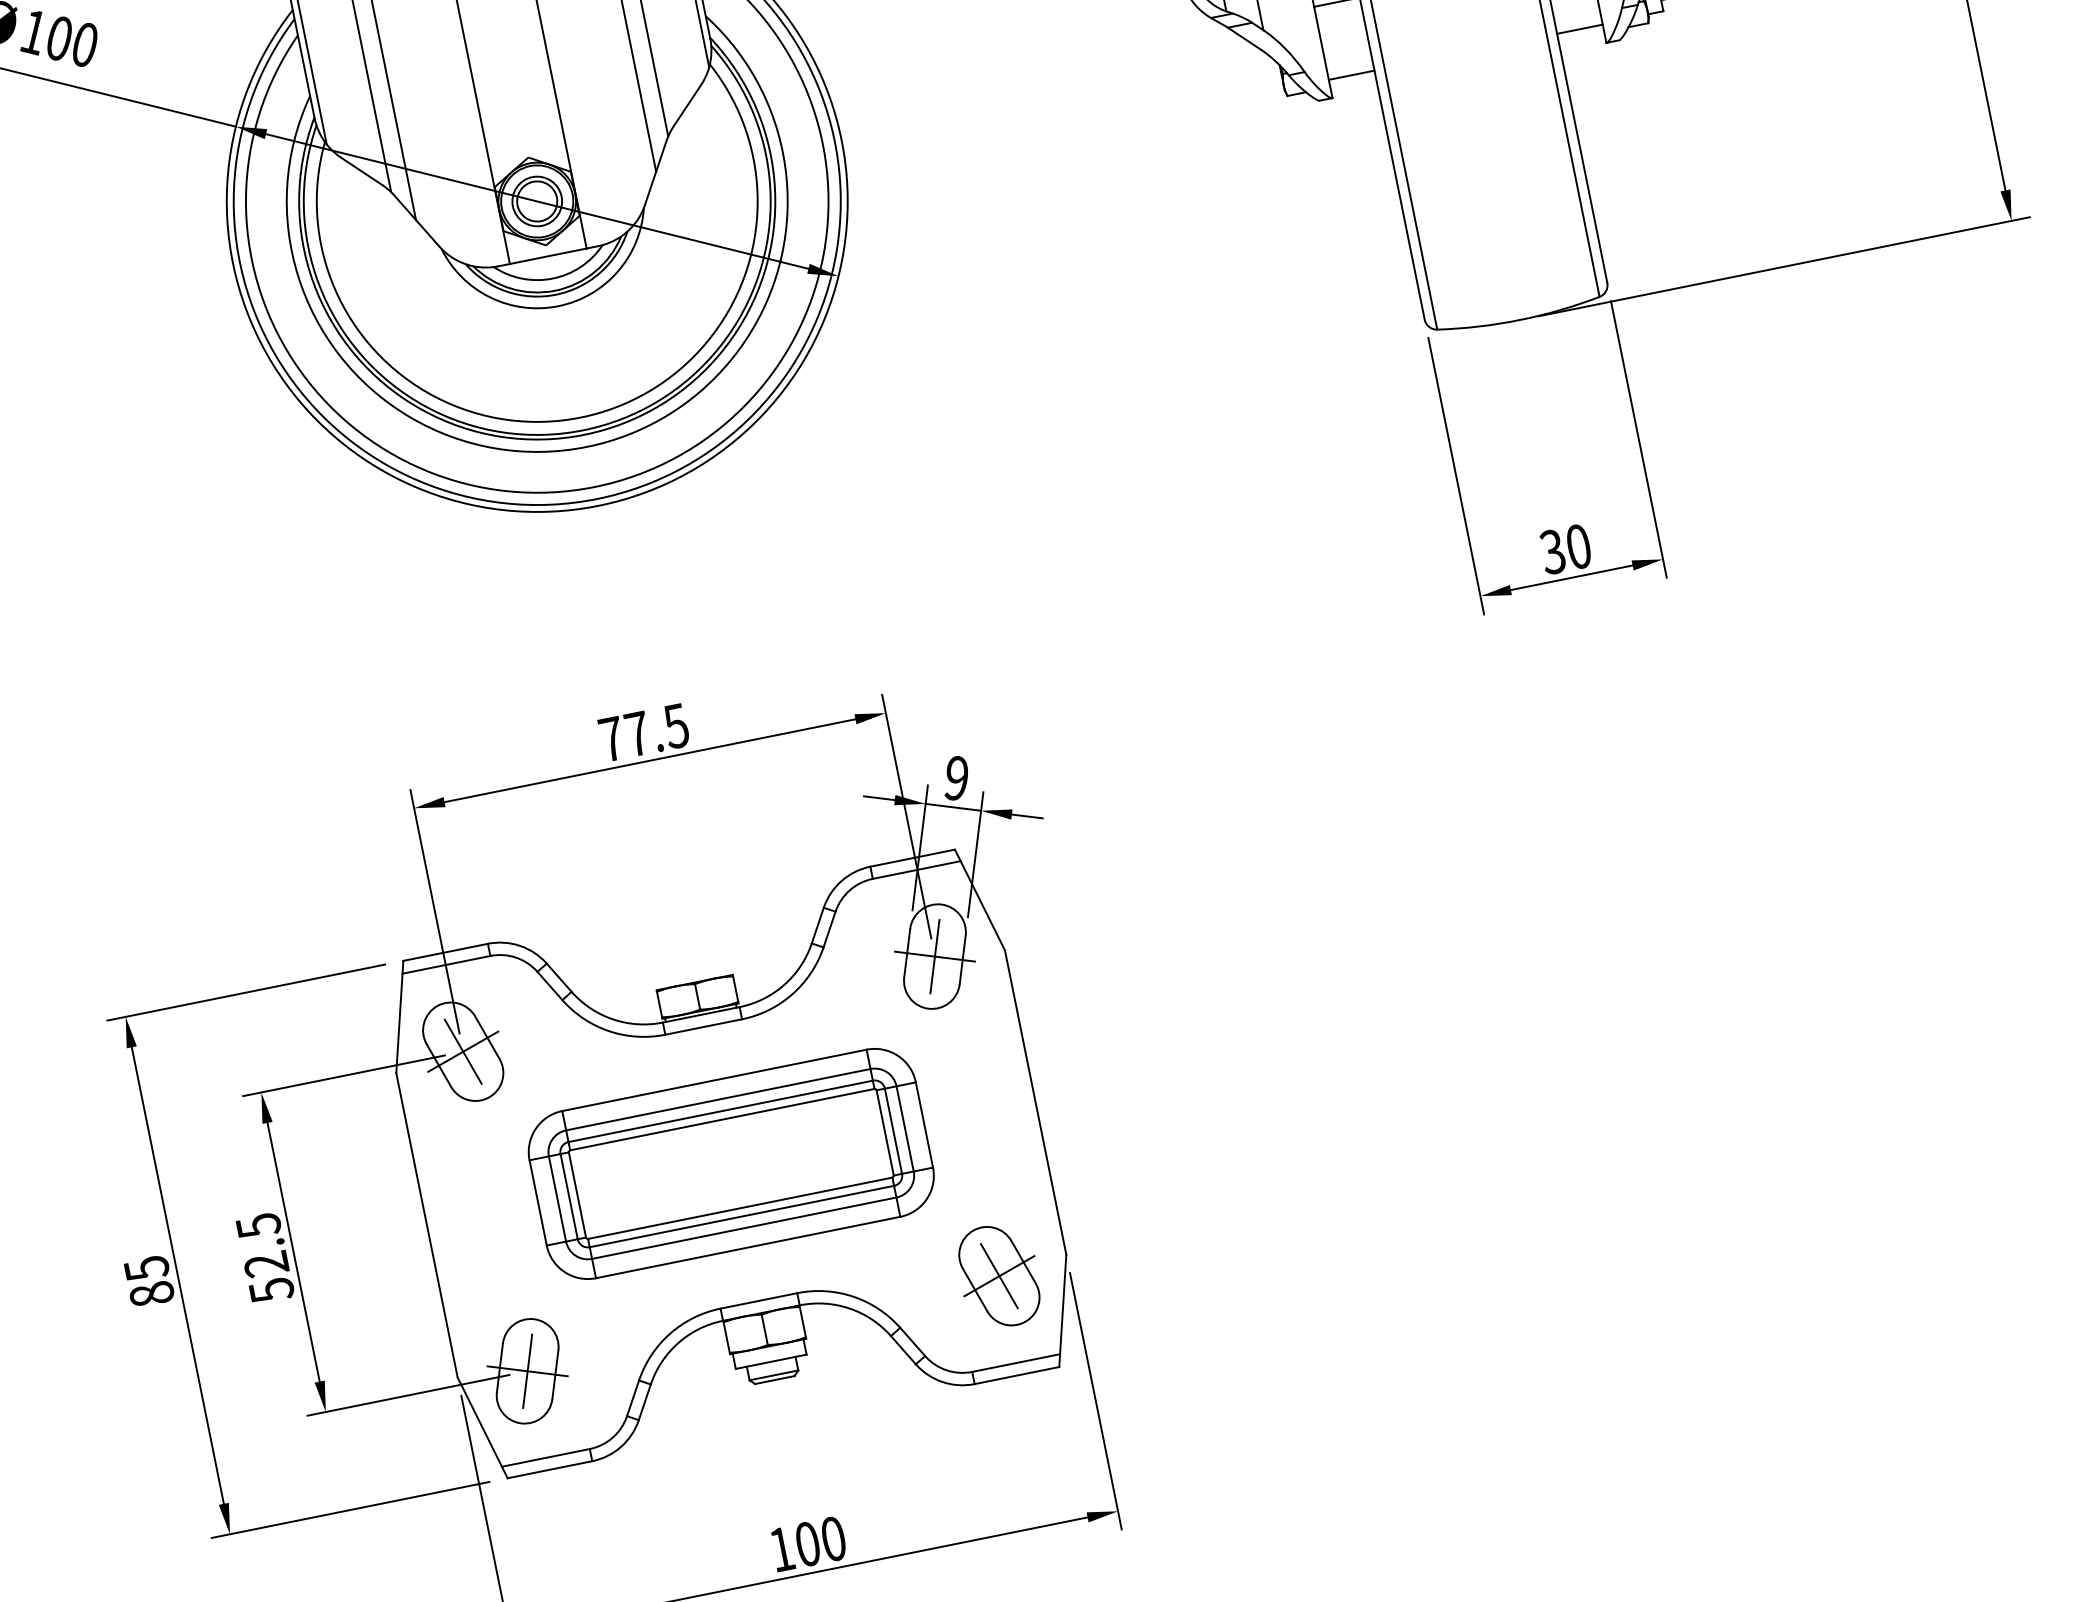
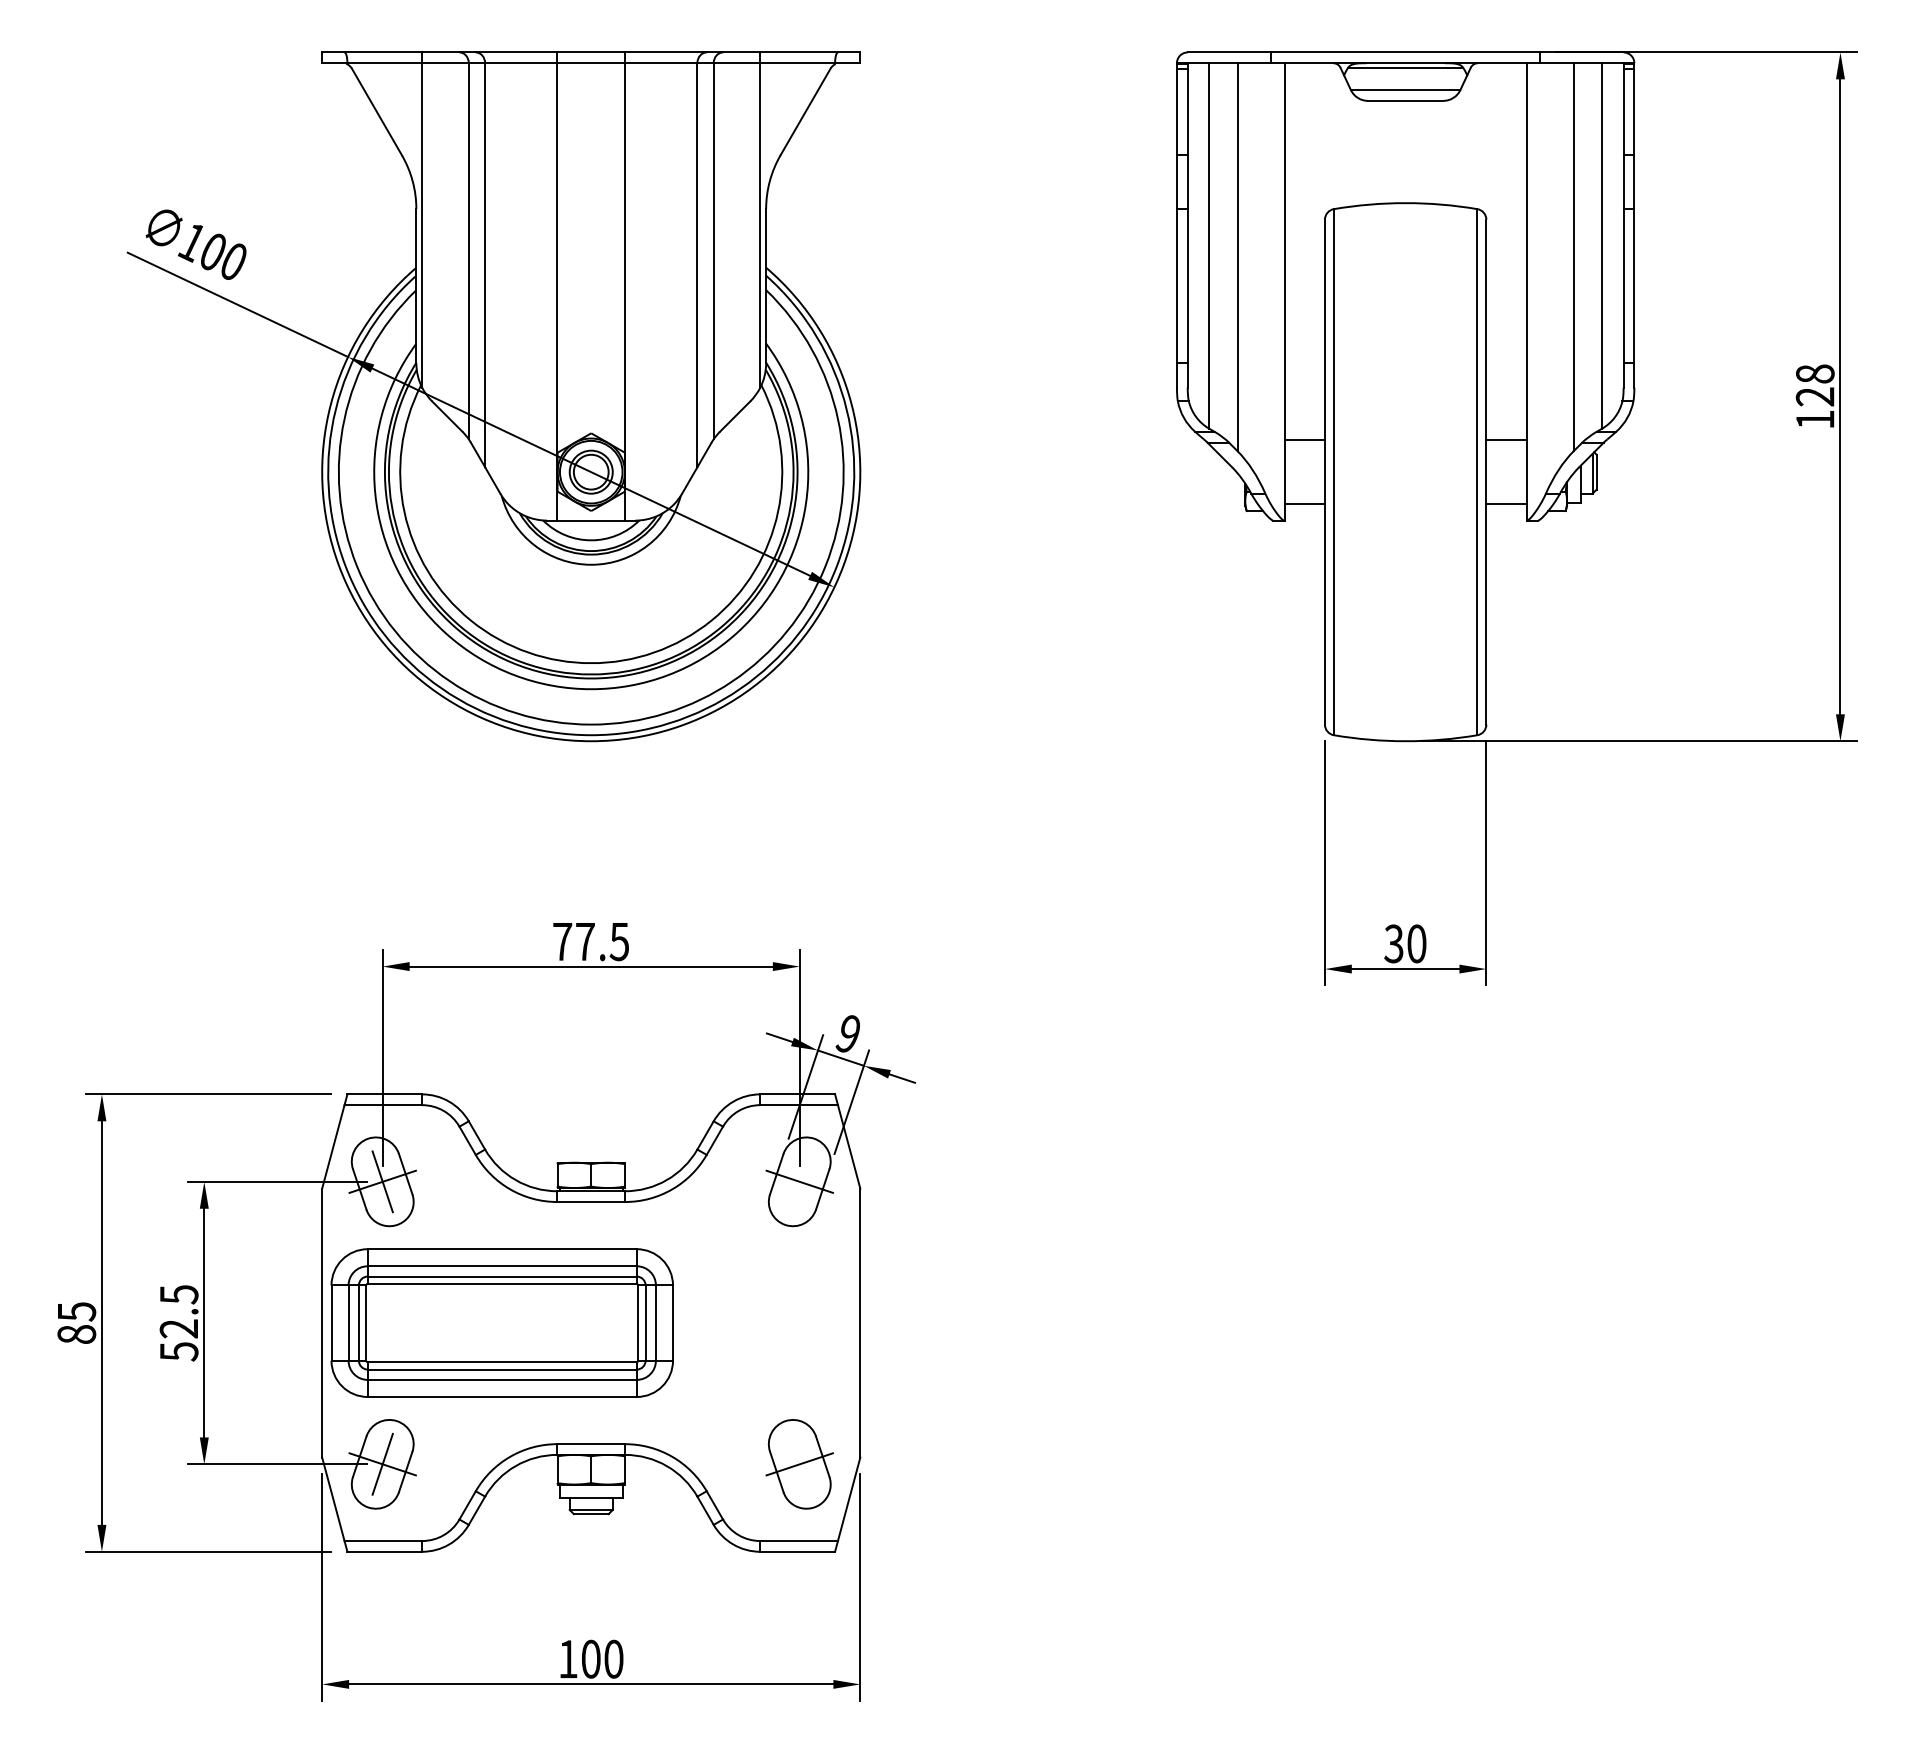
line: (934, 956) -> (799, 1181), removed
part: (730, 1163) -> (501, 1322), moved
line: (998, 1275) -> (799, 1463), removed

